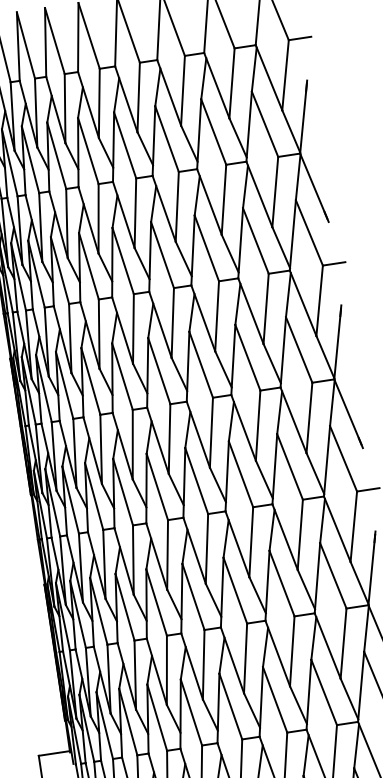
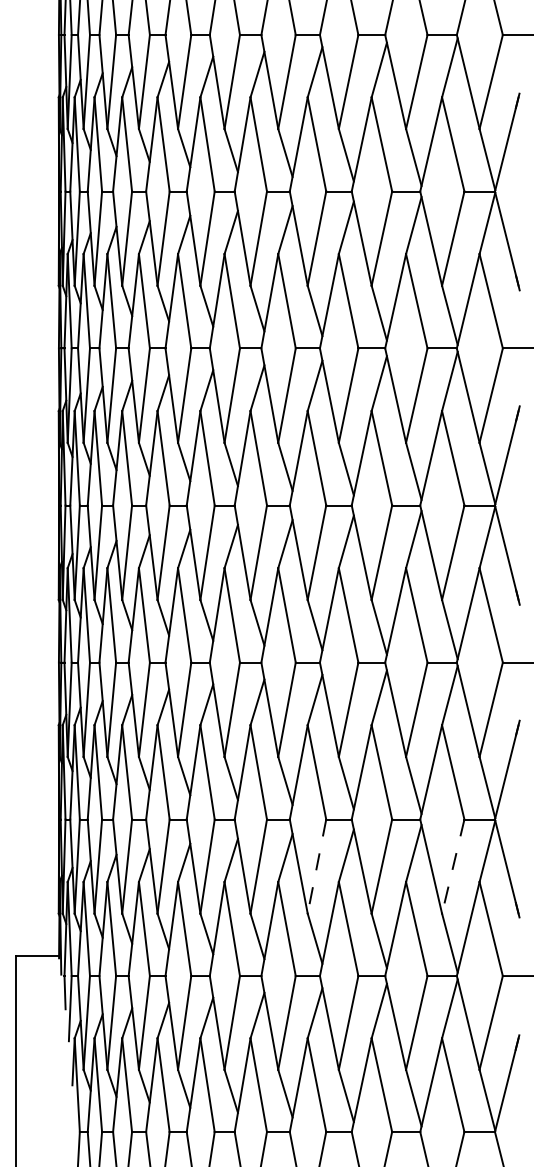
line: (343, 644) -> (453, 867), solid -> dashed
line: (245, 658) -> (316, 866), solid -> dashed

